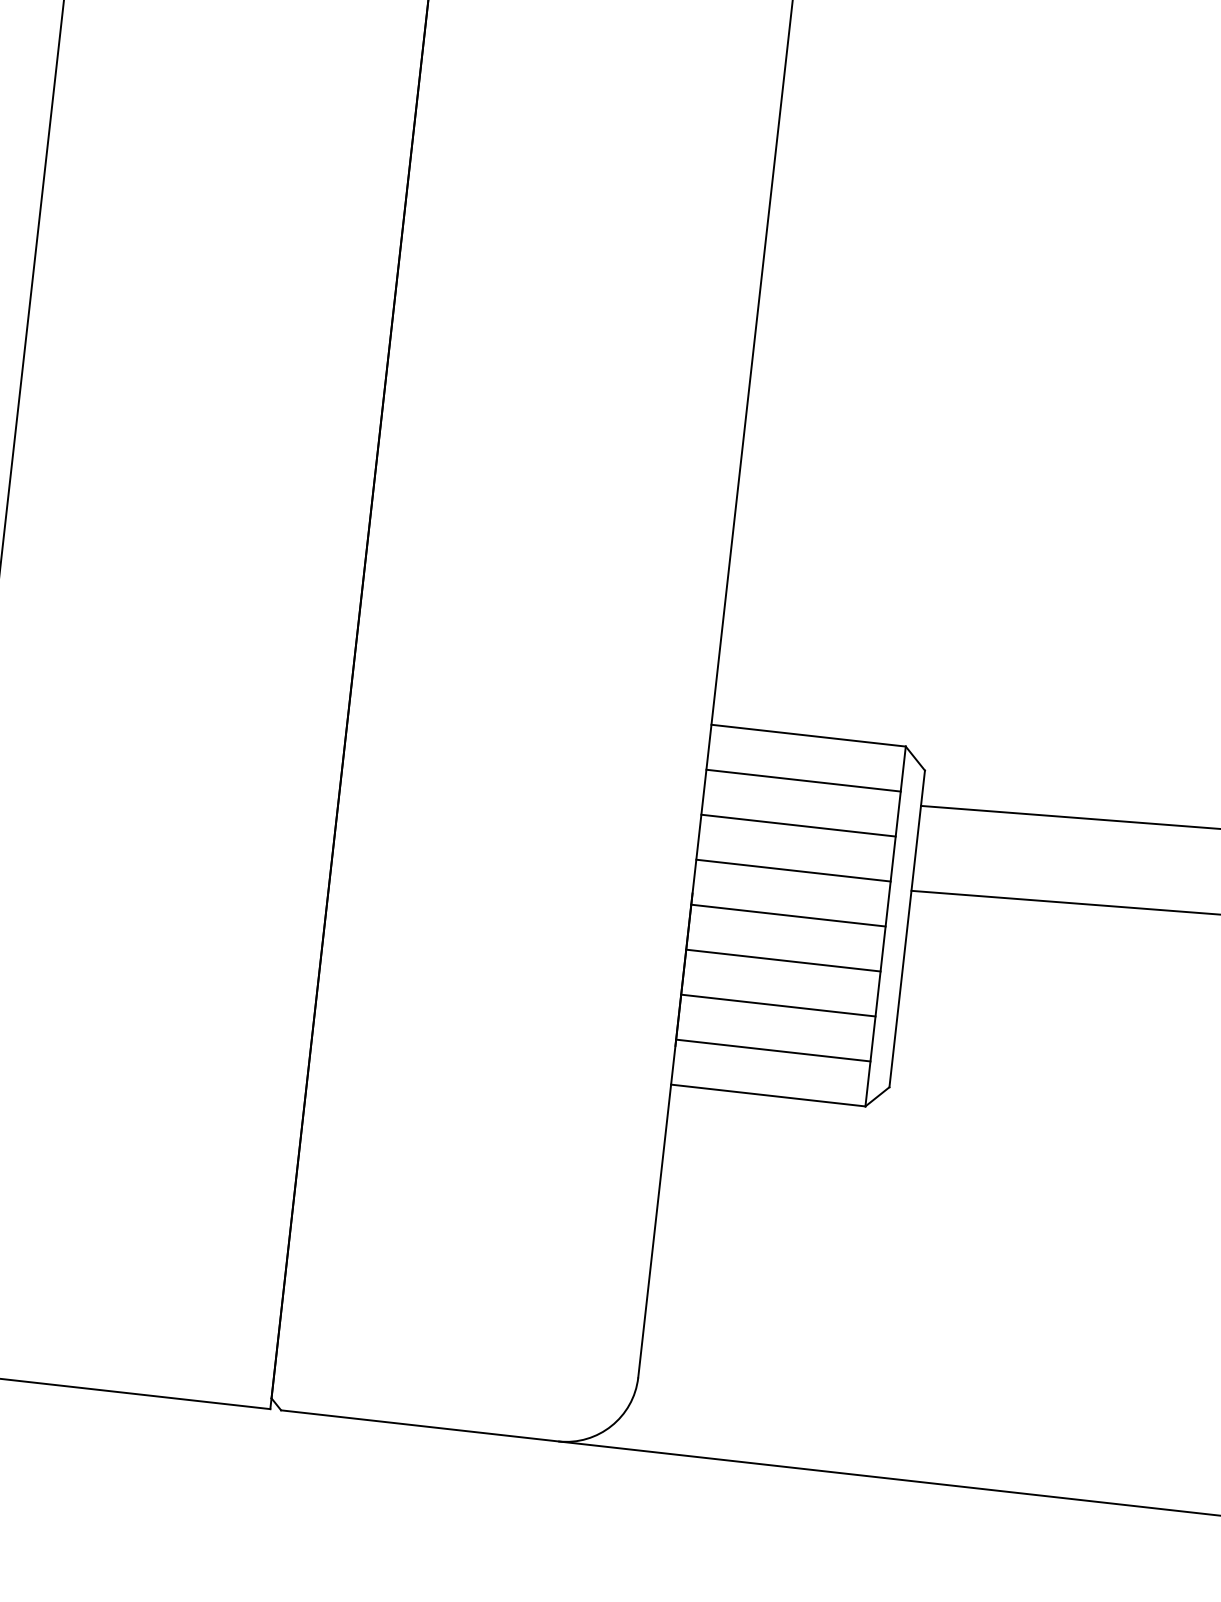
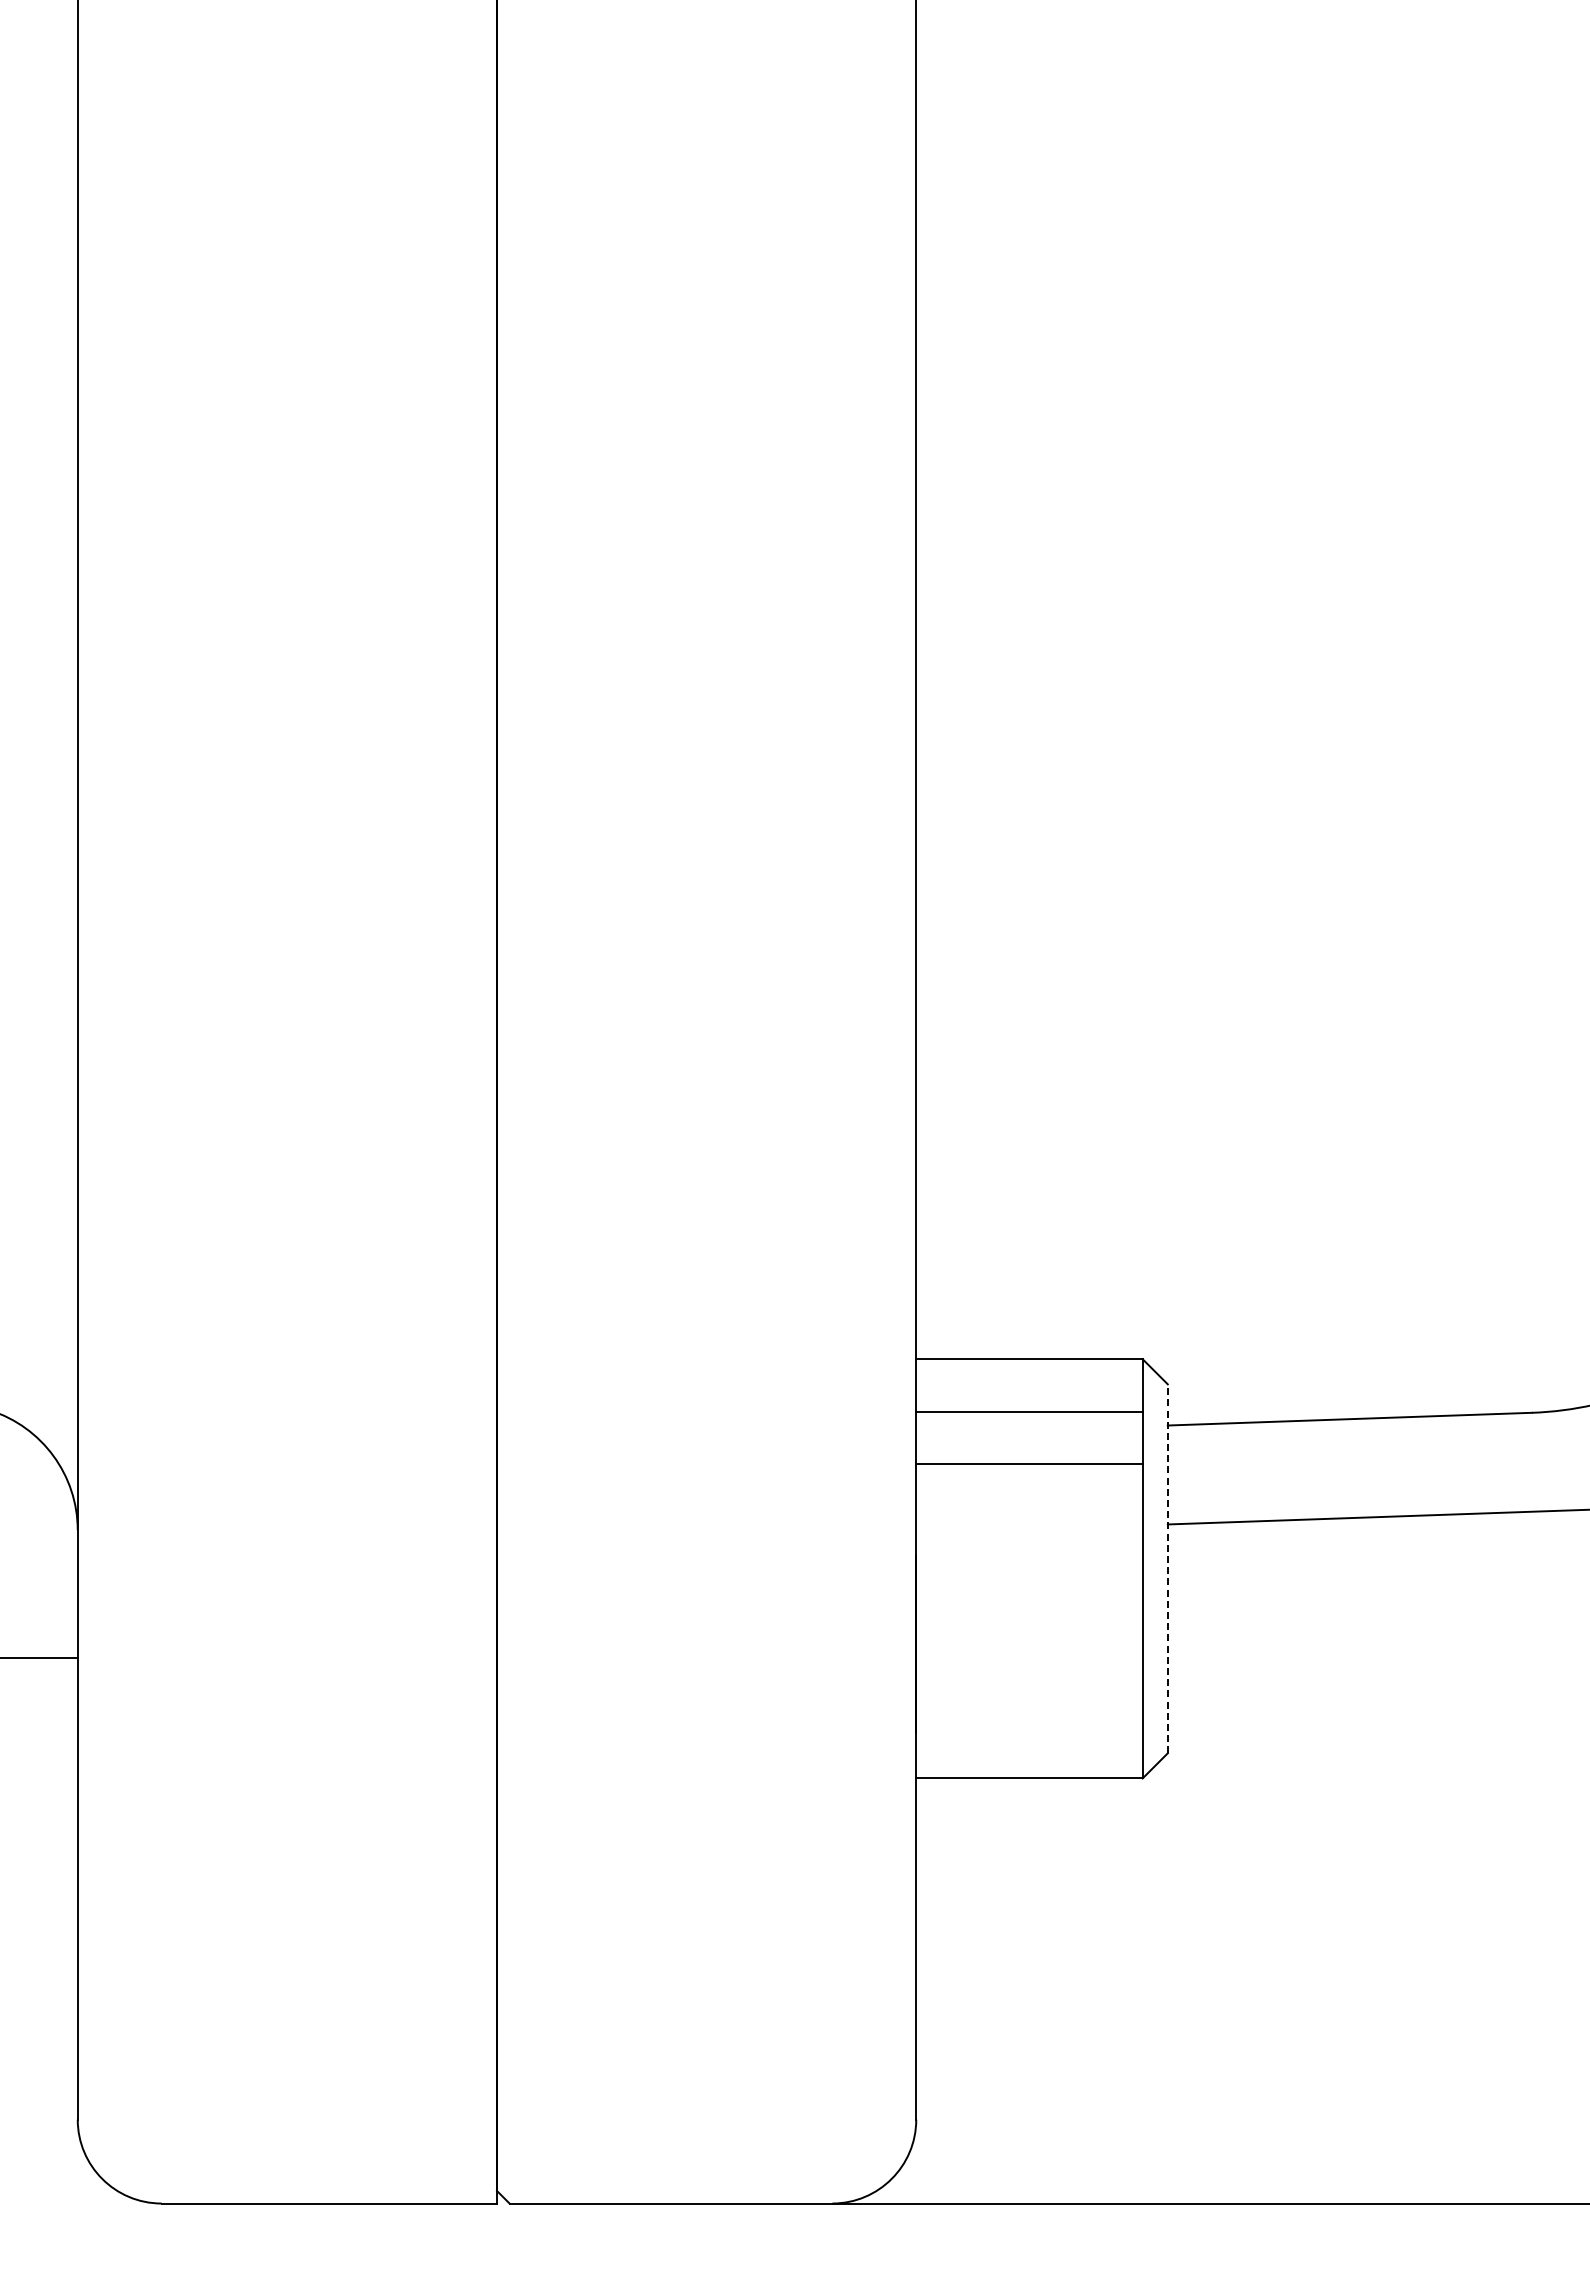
line: (793, 870) -> (1029, 1516), removed
line: (788, 915) -> (1029, 1568), removed
line: (906, 928) -> (1167, 1568), solid -> dashed
line: (783, 960) -> (1029, 1621), removed
line: (778, 1005) -> (1029, 1673), removed
line: (773, 1050) -> (1029, 1726), removed

